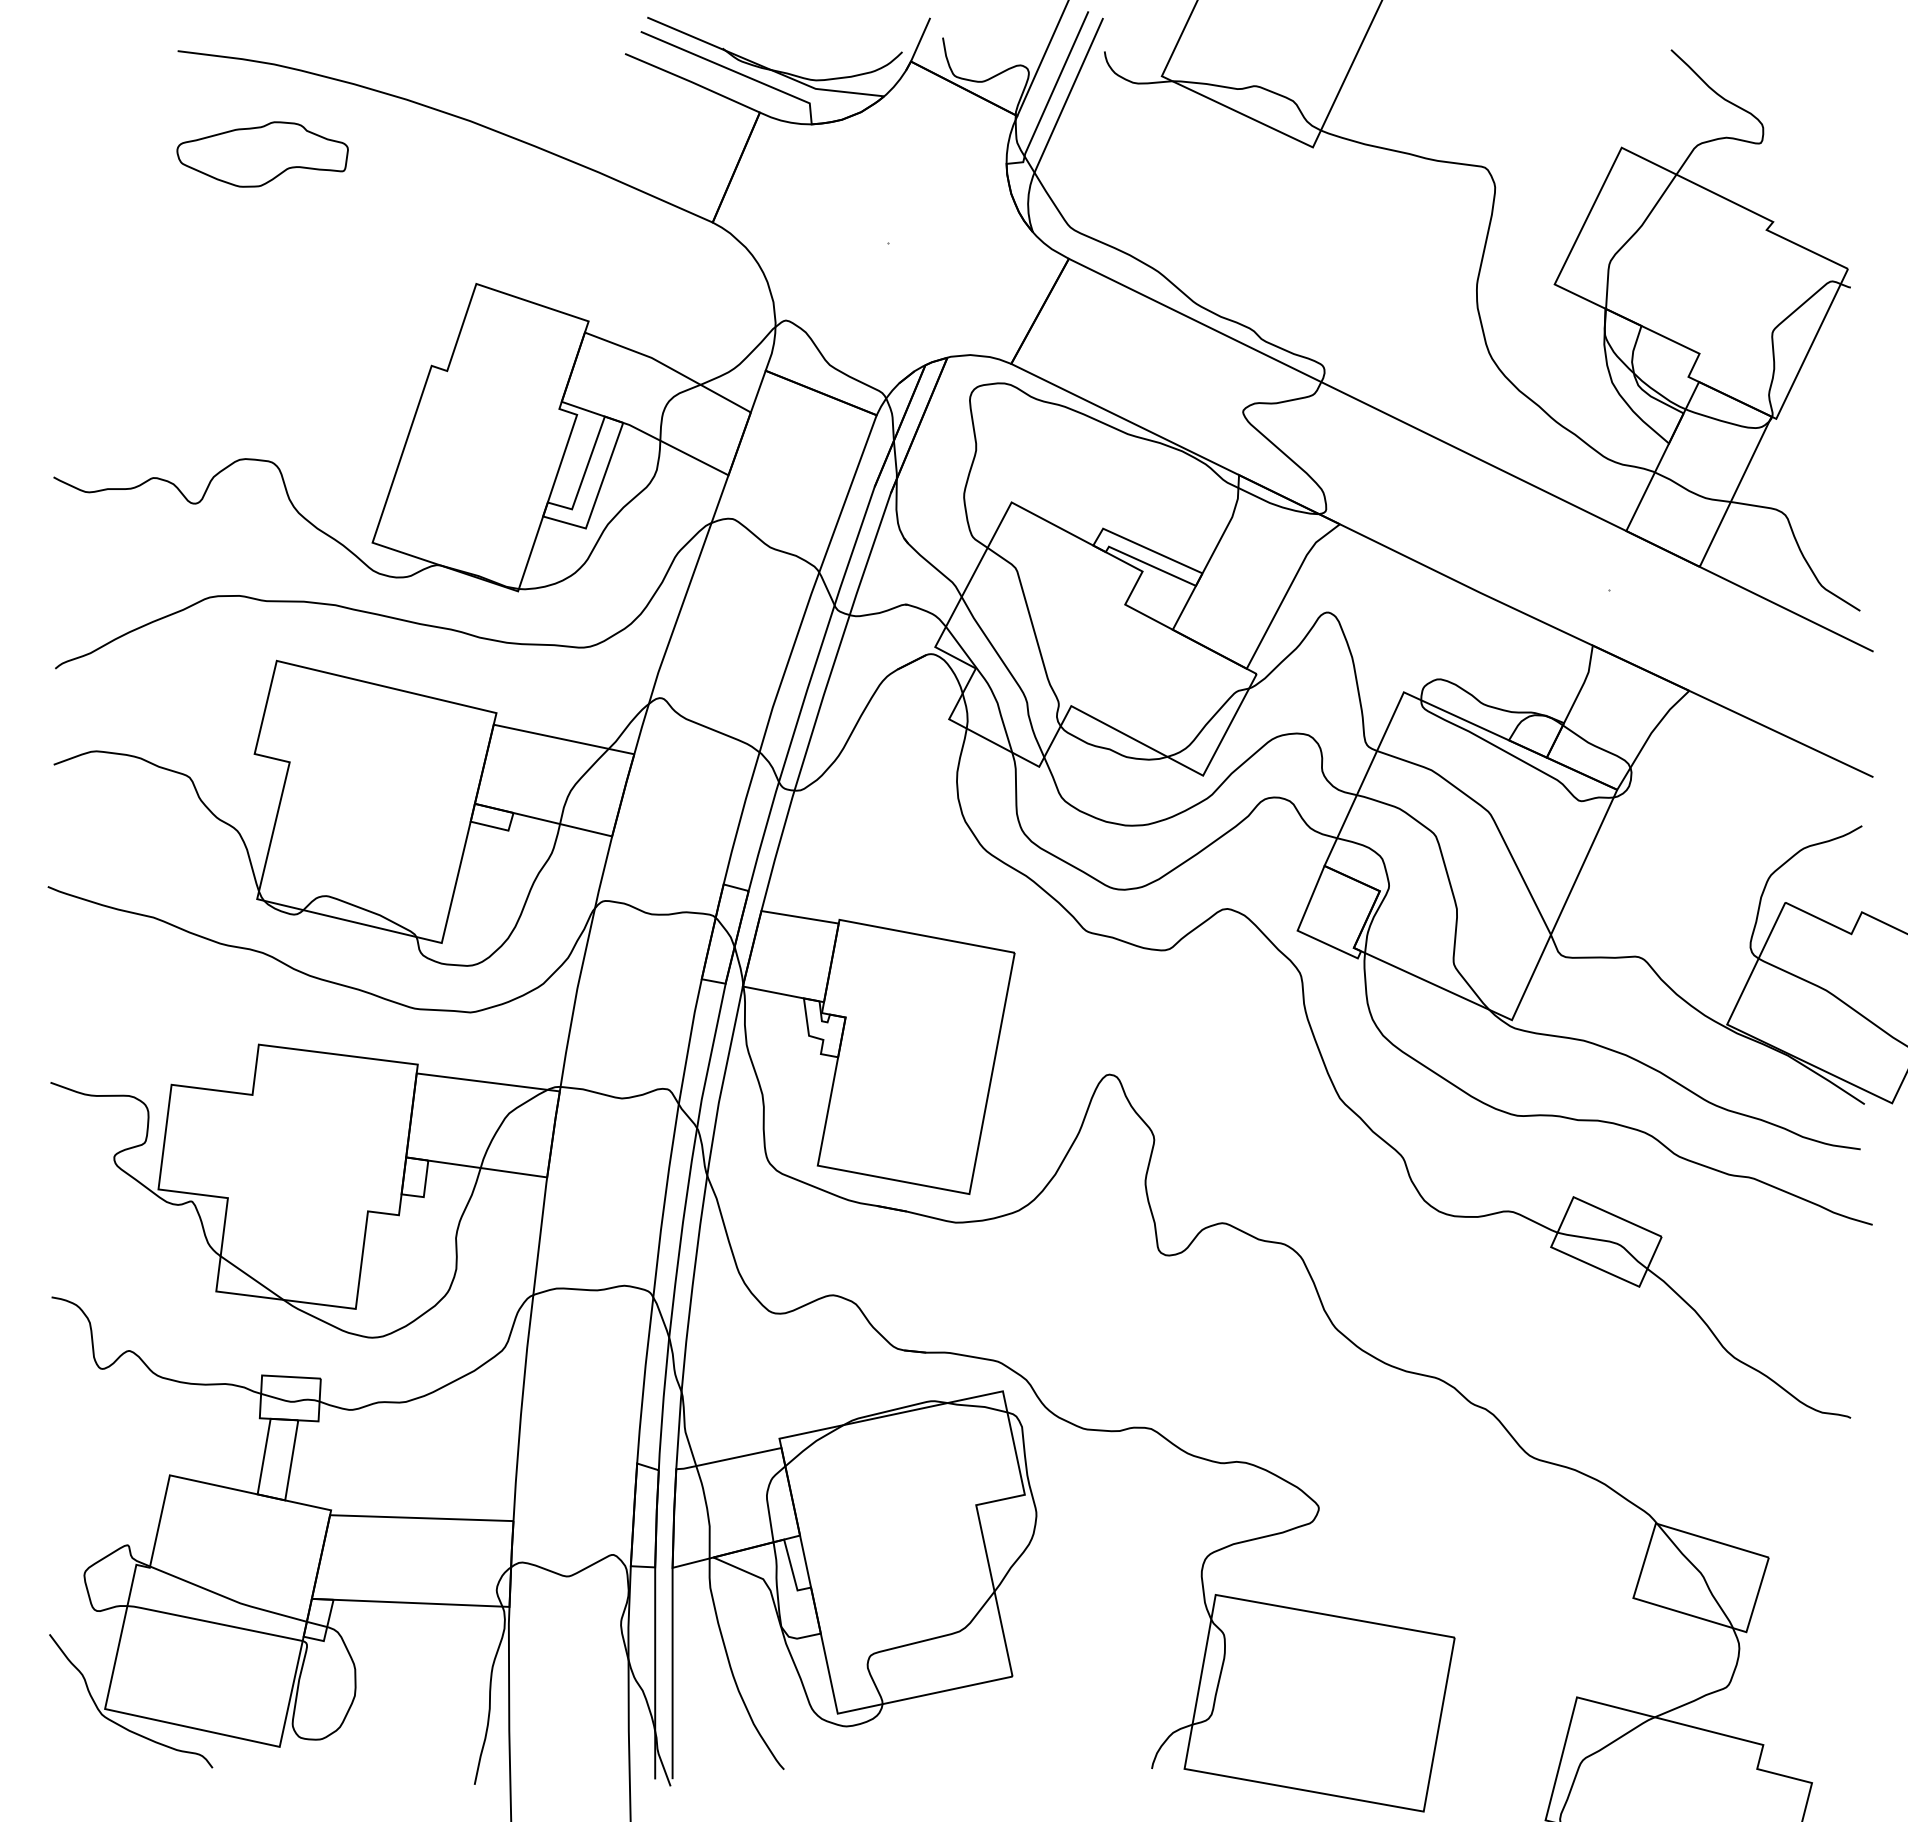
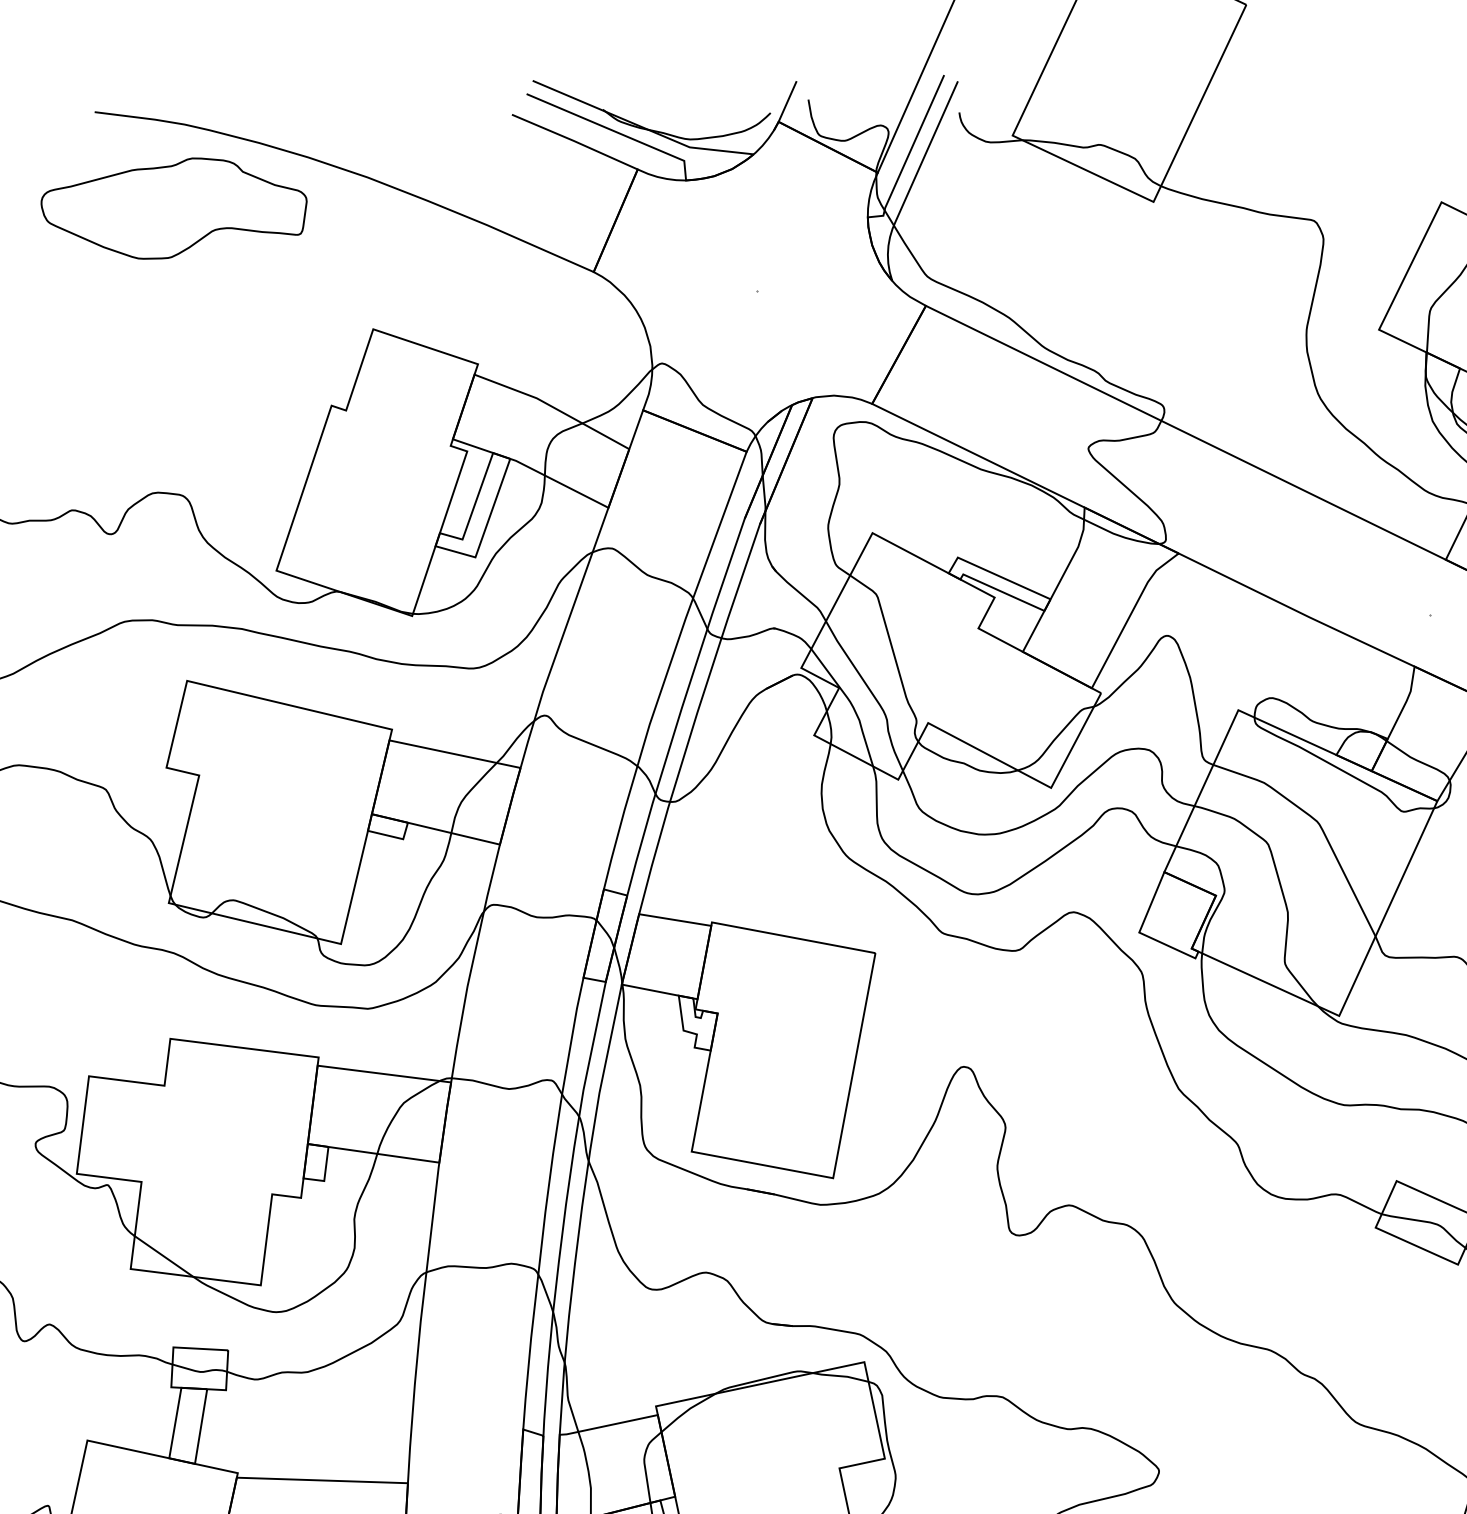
part: (262, 154) -> (173, 208), size x1.67

